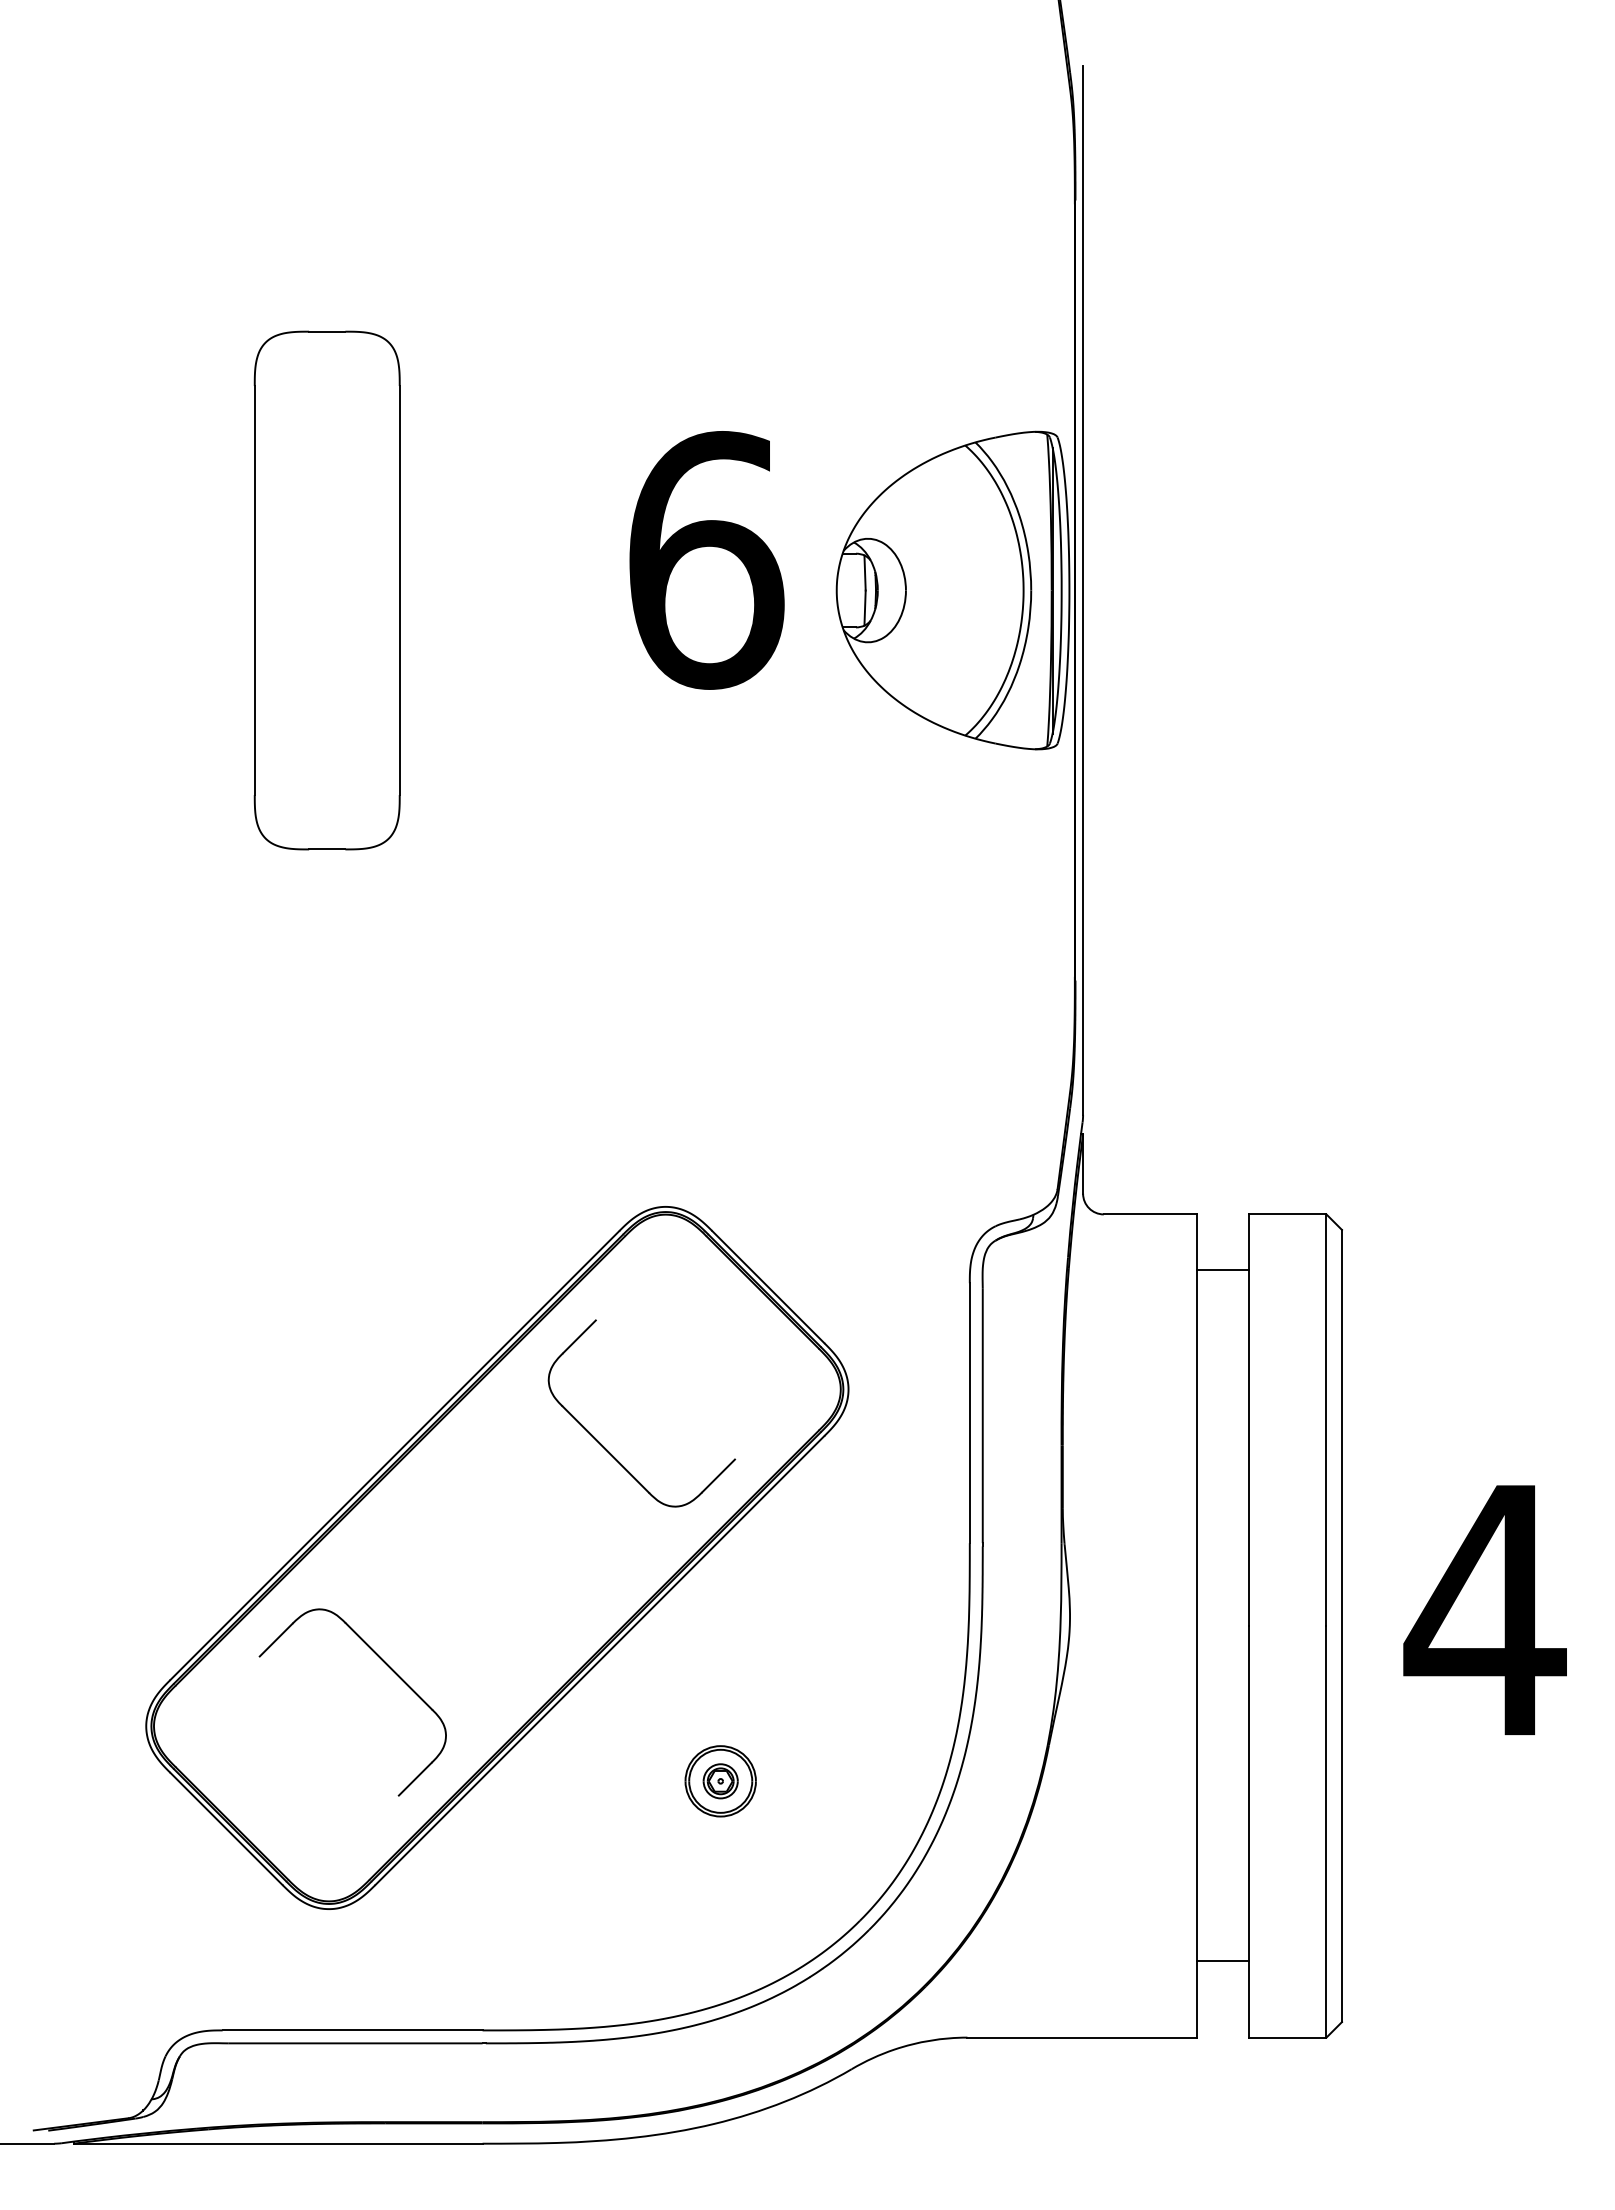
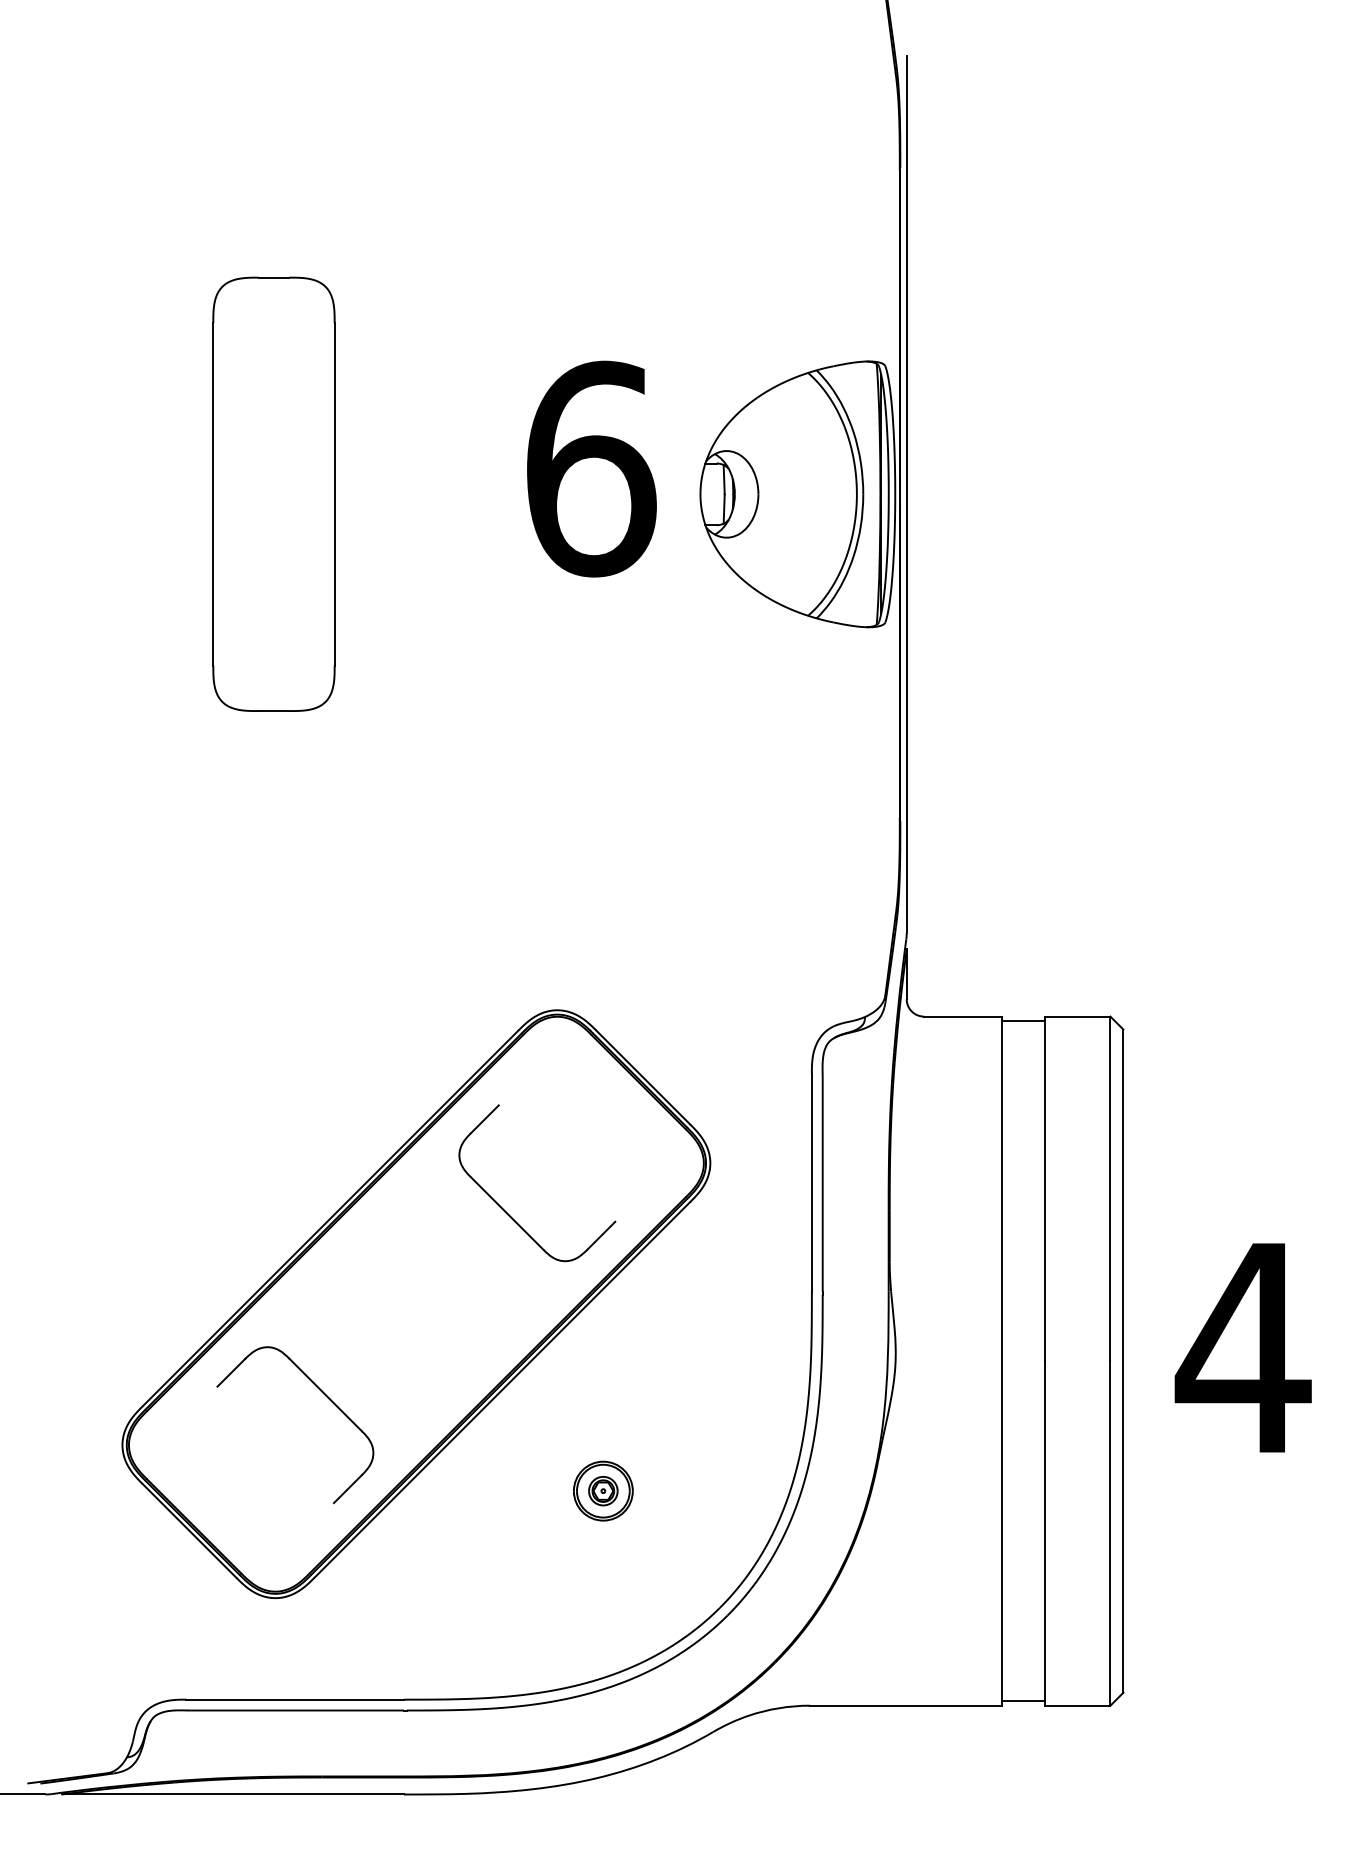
line: (1222, 1269) -> (1023, 1020), moved
line: (1222, 1961) -> (1023, 1701), moved

